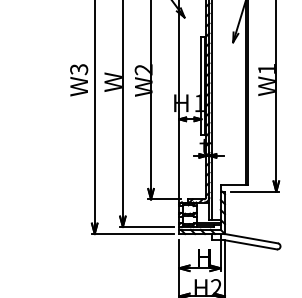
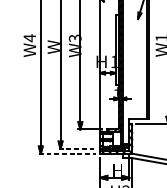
text: (79, 69) -> (30, 38), W3 -> W4
text: (143, 69) -> (75, 38), W2 -> W3
line: (146, 226) -> (77, 148), solid -> dashed
line: (132, 234) -> (67, 154), solid -> dashed

